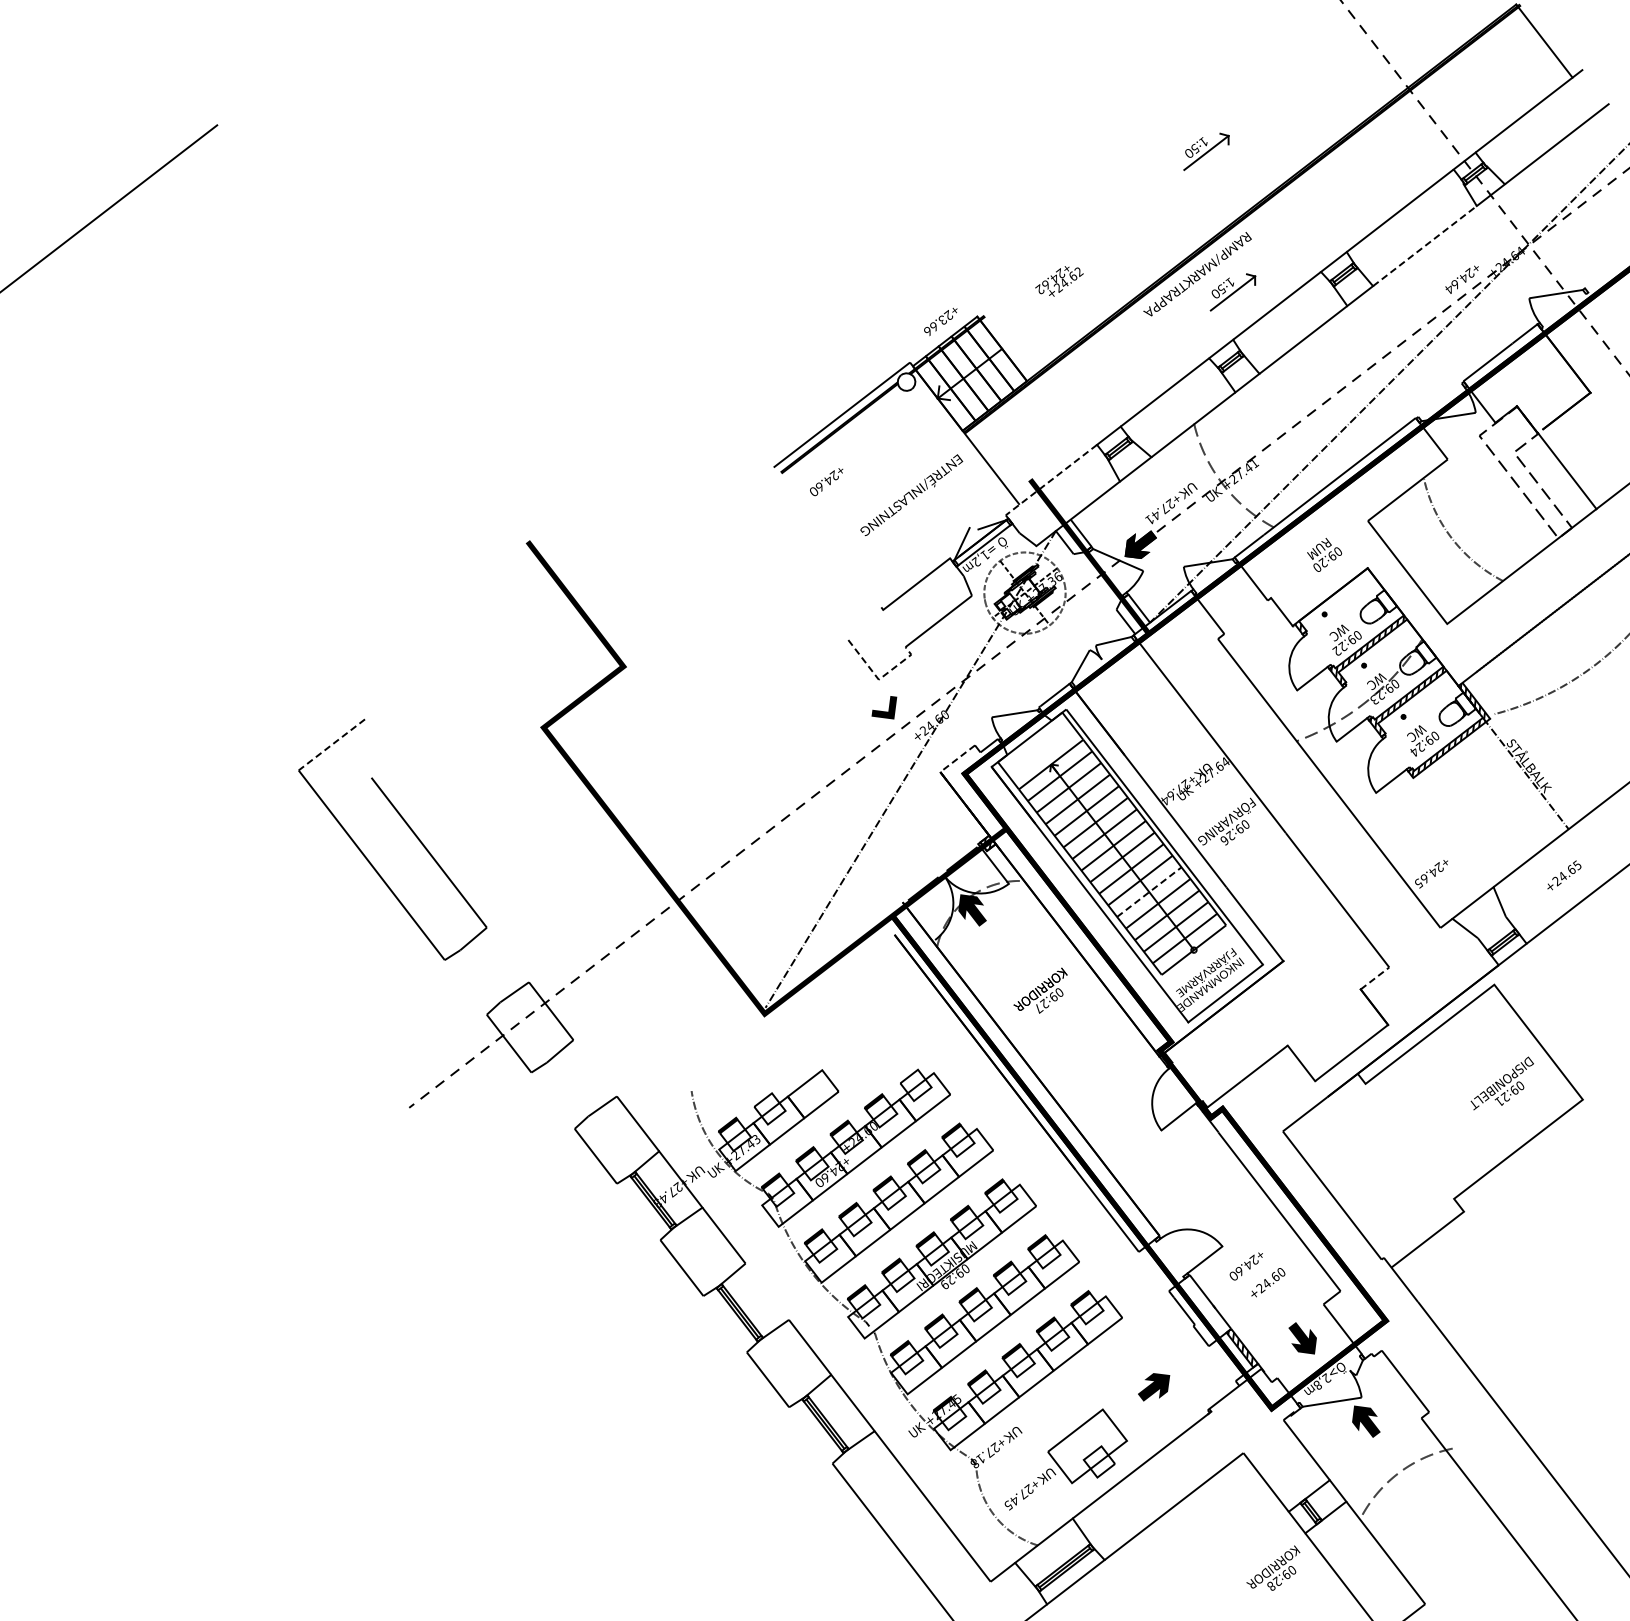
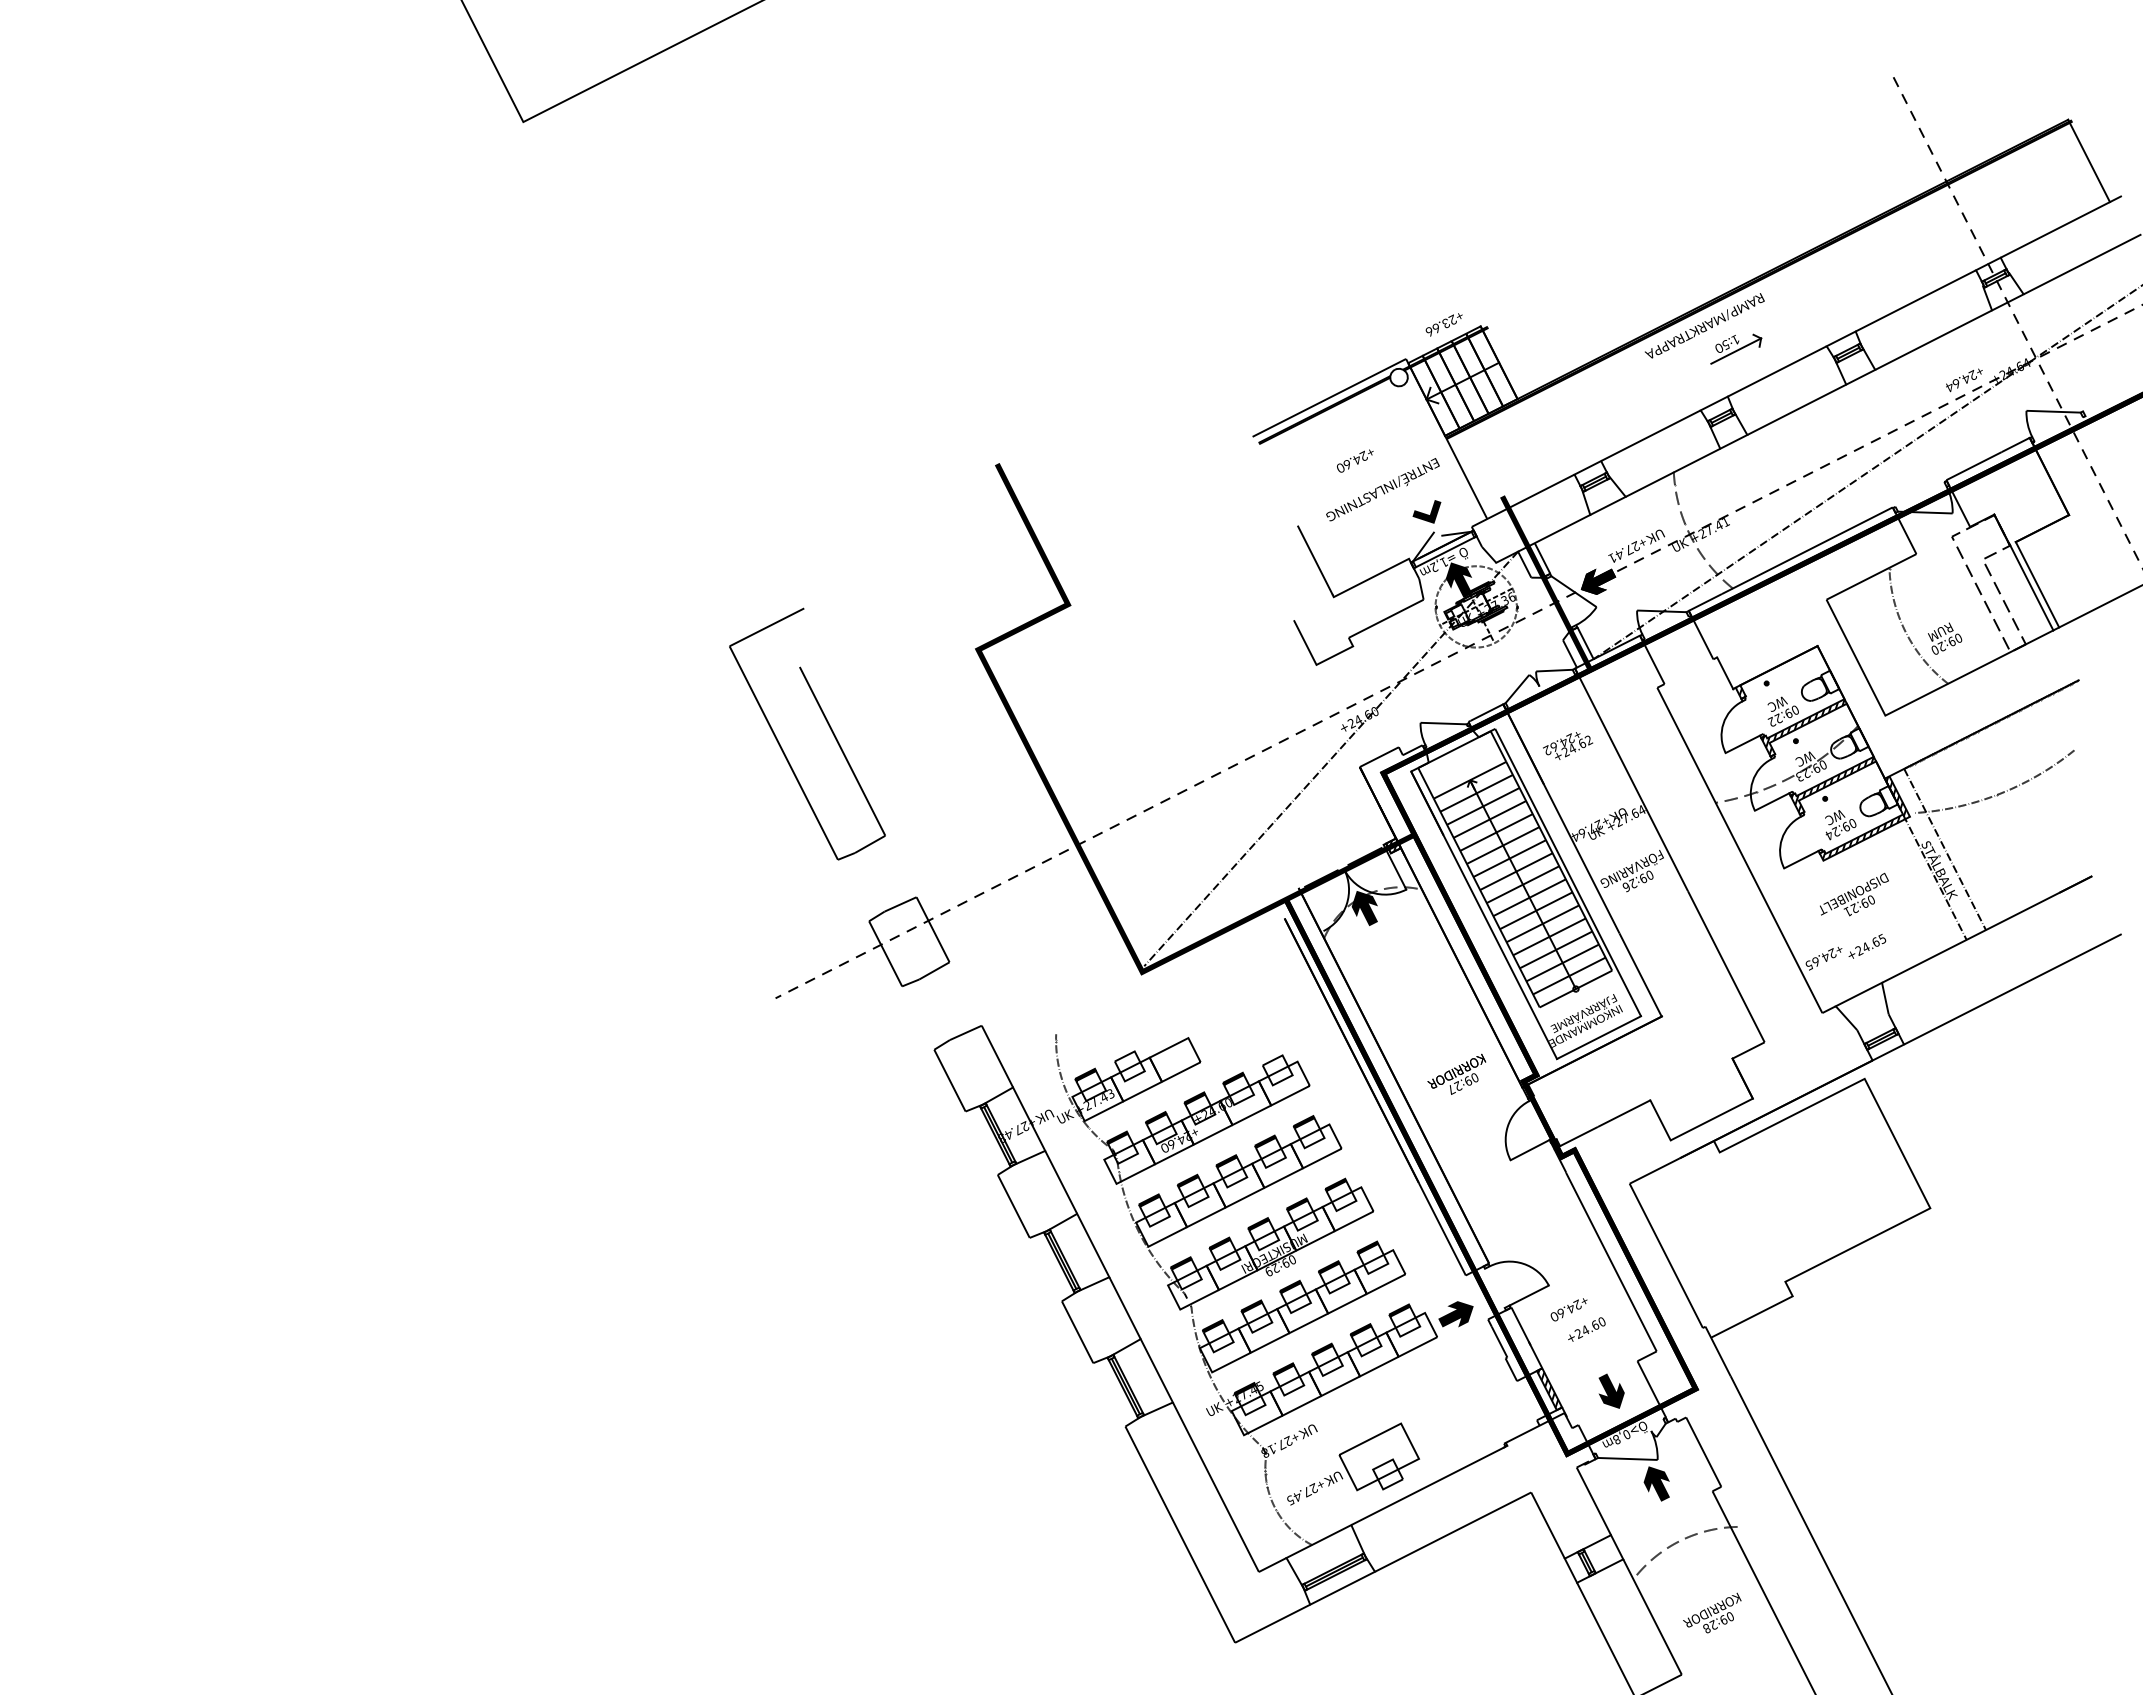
part: (1206, 150) -> (1736, 205), removed
line: (1424, 246) -> (1933, 340), dashed -> solid
text: (1059, 280) -> (1568, 745), moved
line: (1572, 466) -> (2037, 584), added
line: (1051, 479) -> (1523, 500), dashed -> solid
text: (827, 481) -> (1355, 460), moved
text: (1325, 554) -> (1945, 638), moved
fill: (1002, 569) -> (1458, 579), added
line: (858, 577) -> (1315, 560), added
line: (879, 679) -> (1317, 664), dashed -> solid
part: (884, 708) -> (1426, 511), moved
line: (1530, 744) -> (1944, 849), added
line: (331, 745) -> (766, 627), dashed -> solid
line: (957, 759) -> (1379, 757), dashed -> solid
text: (1564, 875) -> (1867, 946), moved
line: (1148, 891) -> (1542, 923), dashed -> solid
line: (1375, 978) -> (1749, 1050), dashed -> solid
text: (1040, 991) -> (1456, 1073), moved
text: (1502, 1083) -> (1854, 894), moved
line: (767, 1291) -> (1093, 1245), added
text: (1326, 1377) -> (1626, 1433), Ö>2,8m -> Ö>0,8m
part: (1153, 1386) -> (1455, 1314), moved
text: (1273, 1569) -> (1712, 1612), moved

